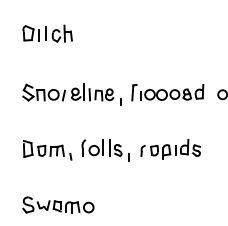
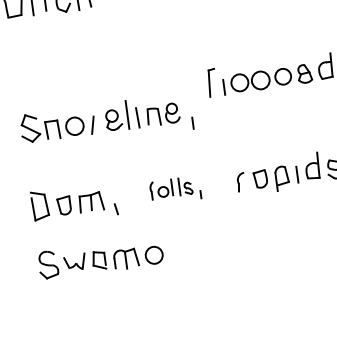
part: (71, 94) -> (105, 121), moved
part: (105, 150) -> (175, 190), size x0.6
part: (58, 204) -> (100, 257), moved

